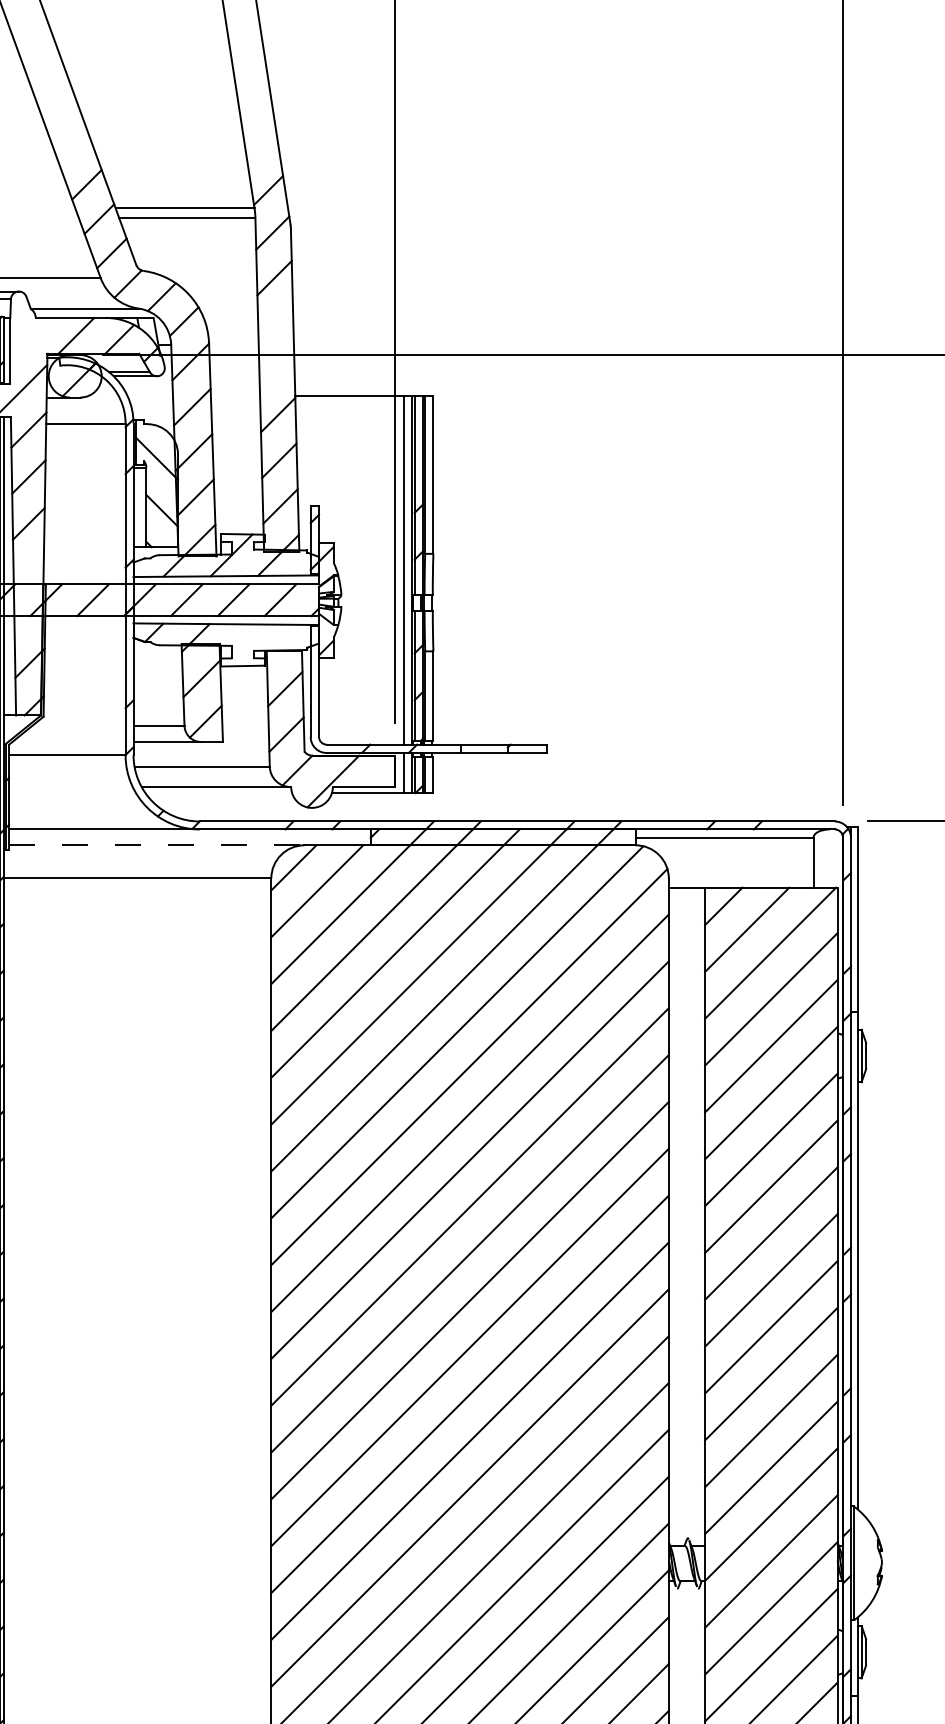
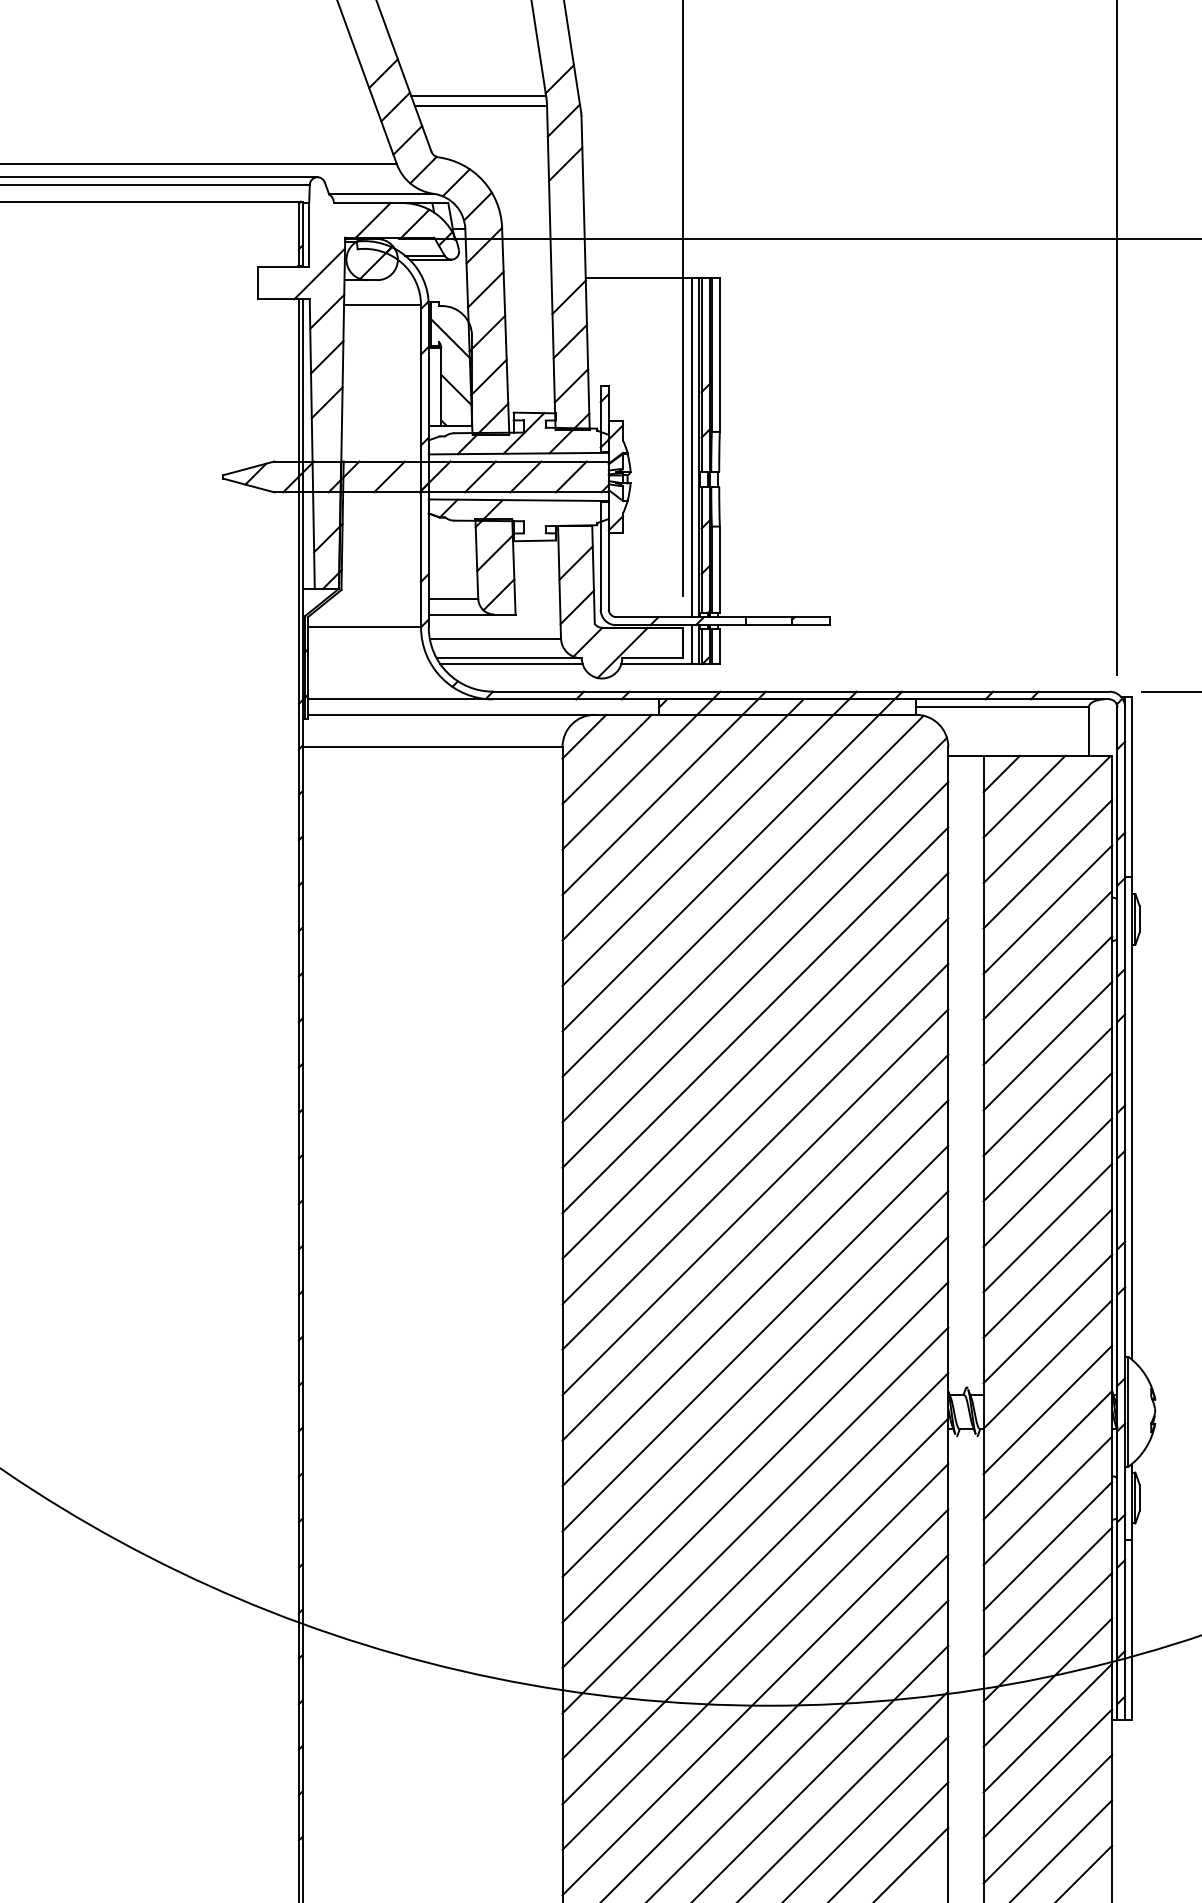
line: (218, 793) -> (511, 664), added
line: (156, 844) -> (451, 714), dashed -> solid

